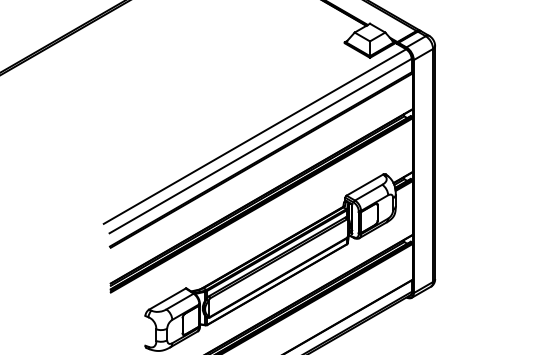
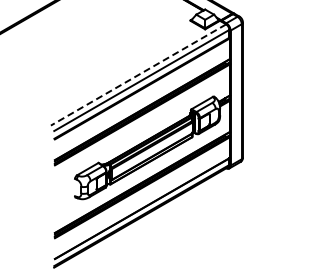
line: (254, 137) -> (138, 75), solid -> dashed

